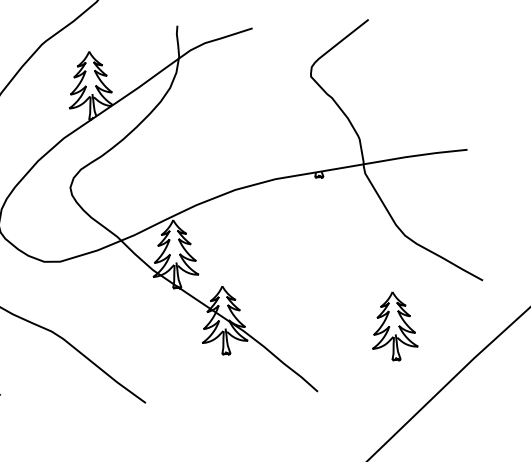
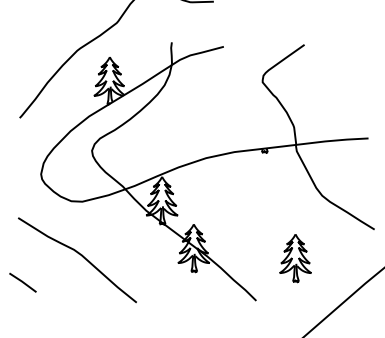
part: (394, 326) -> (295, 258), moved

